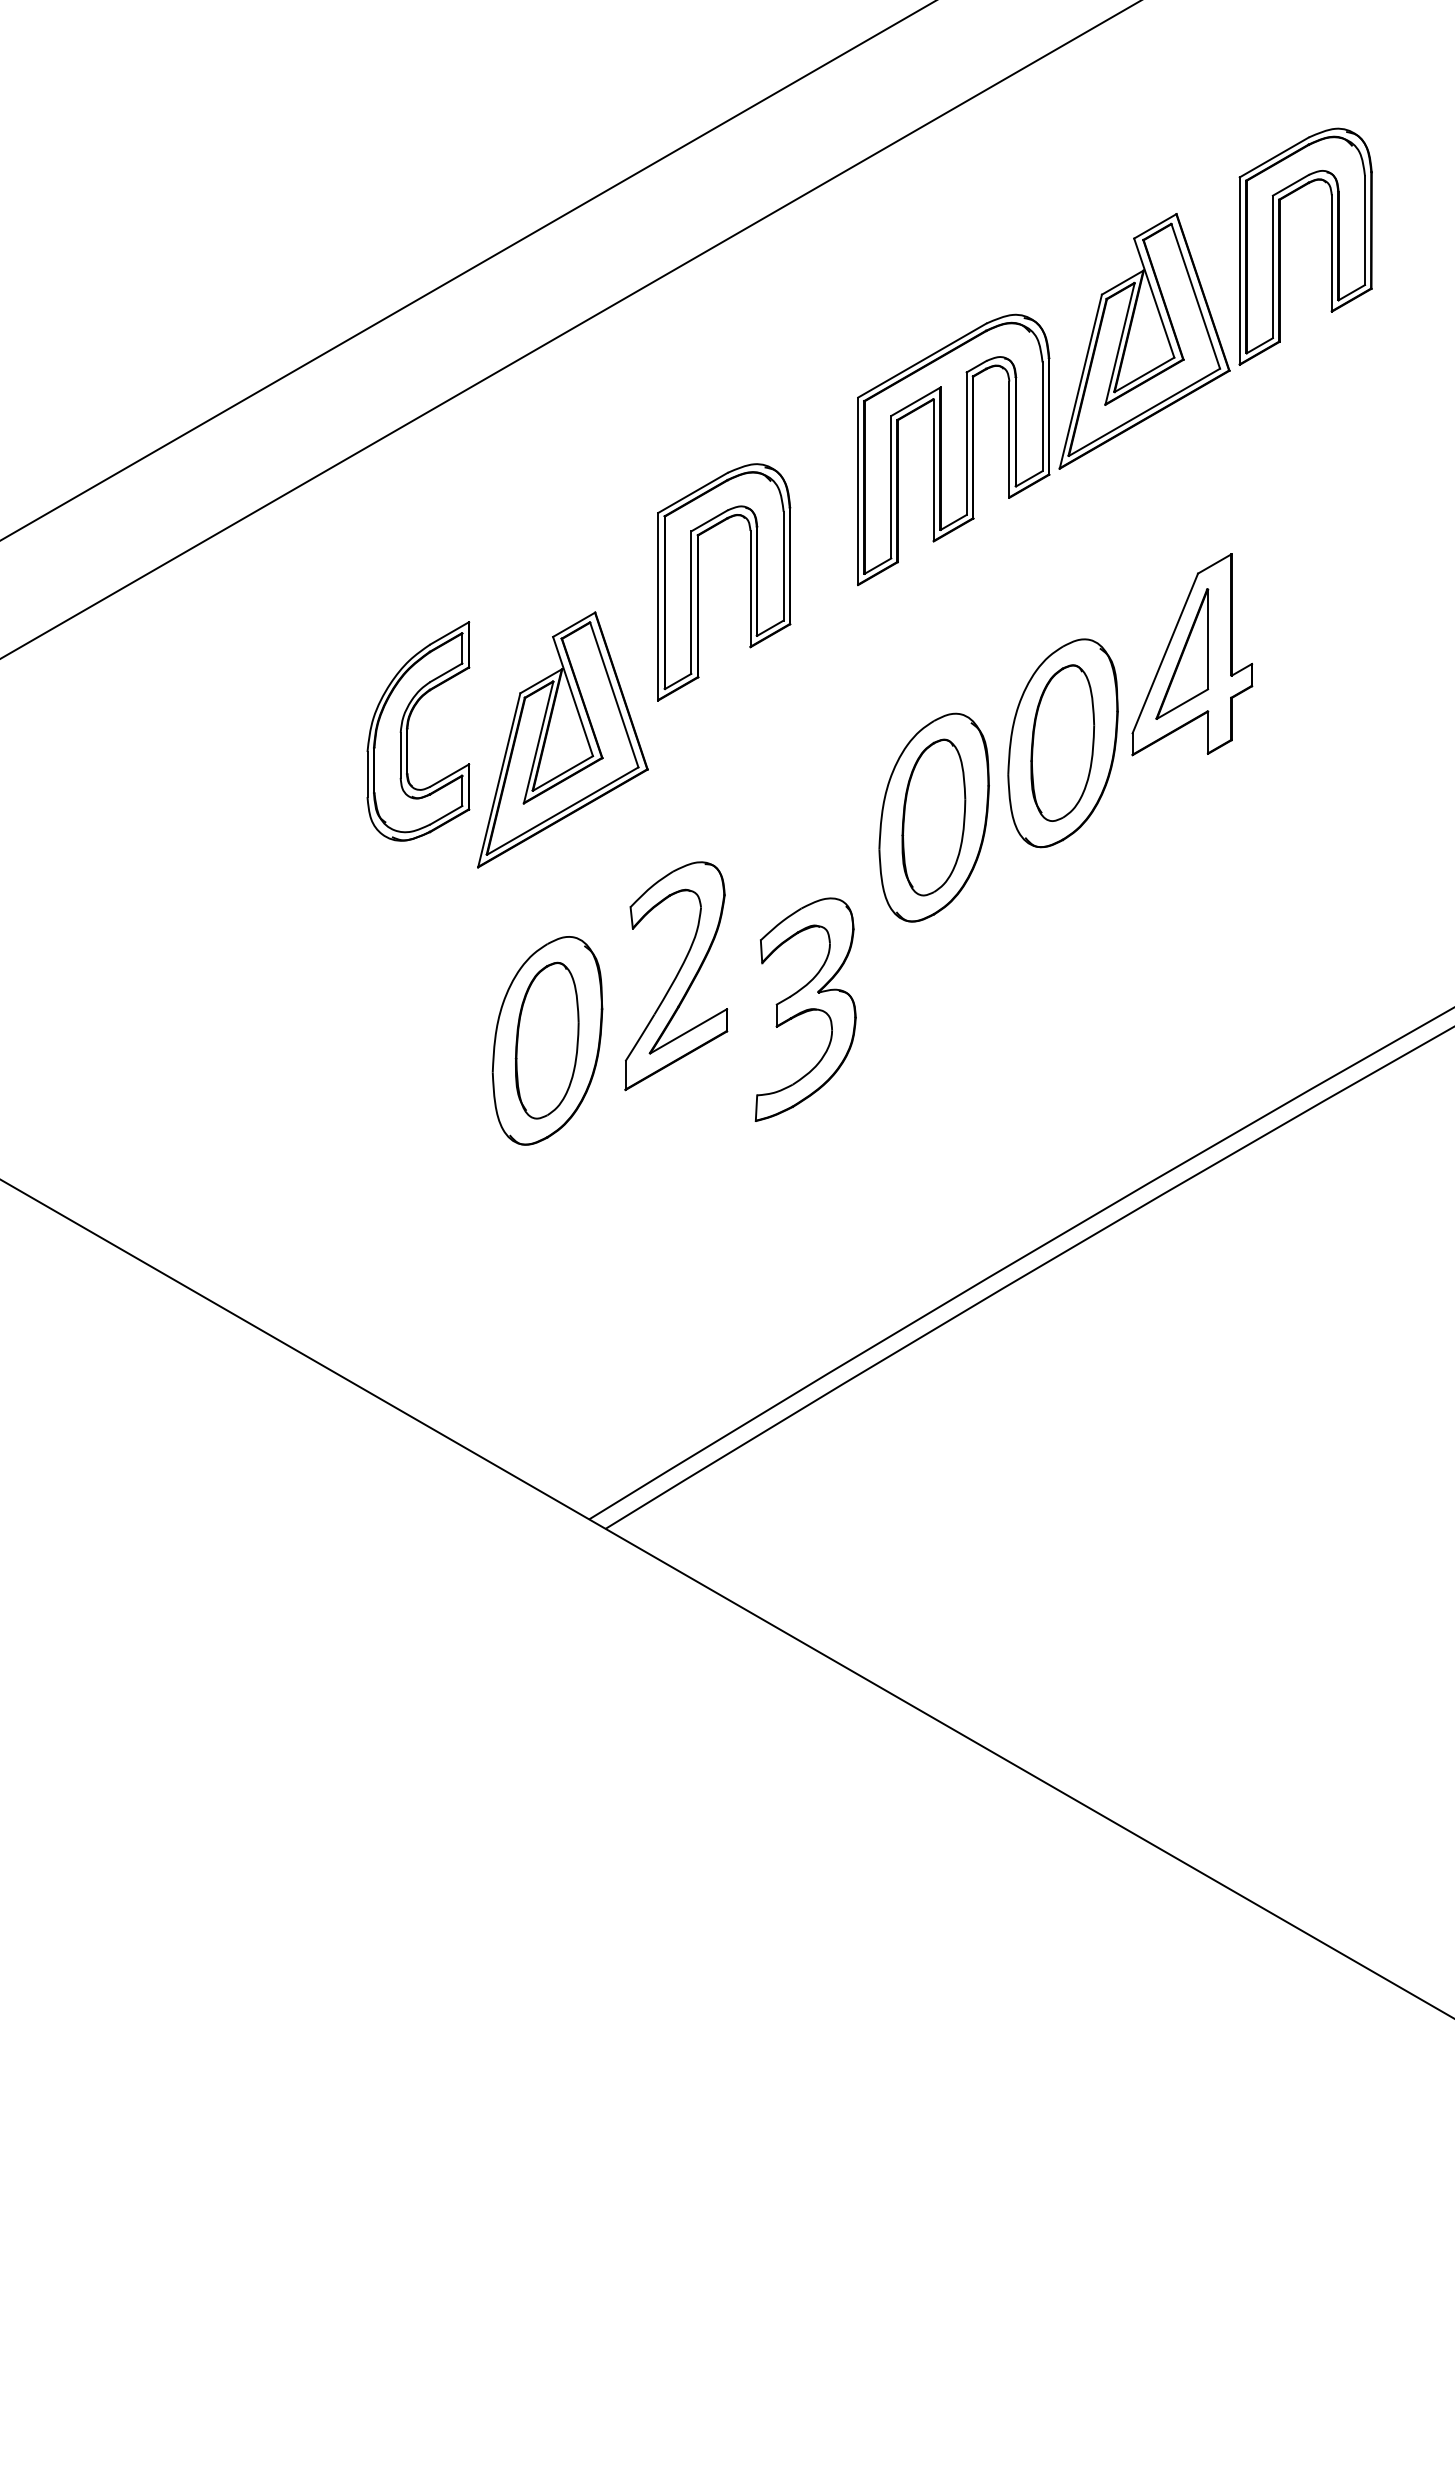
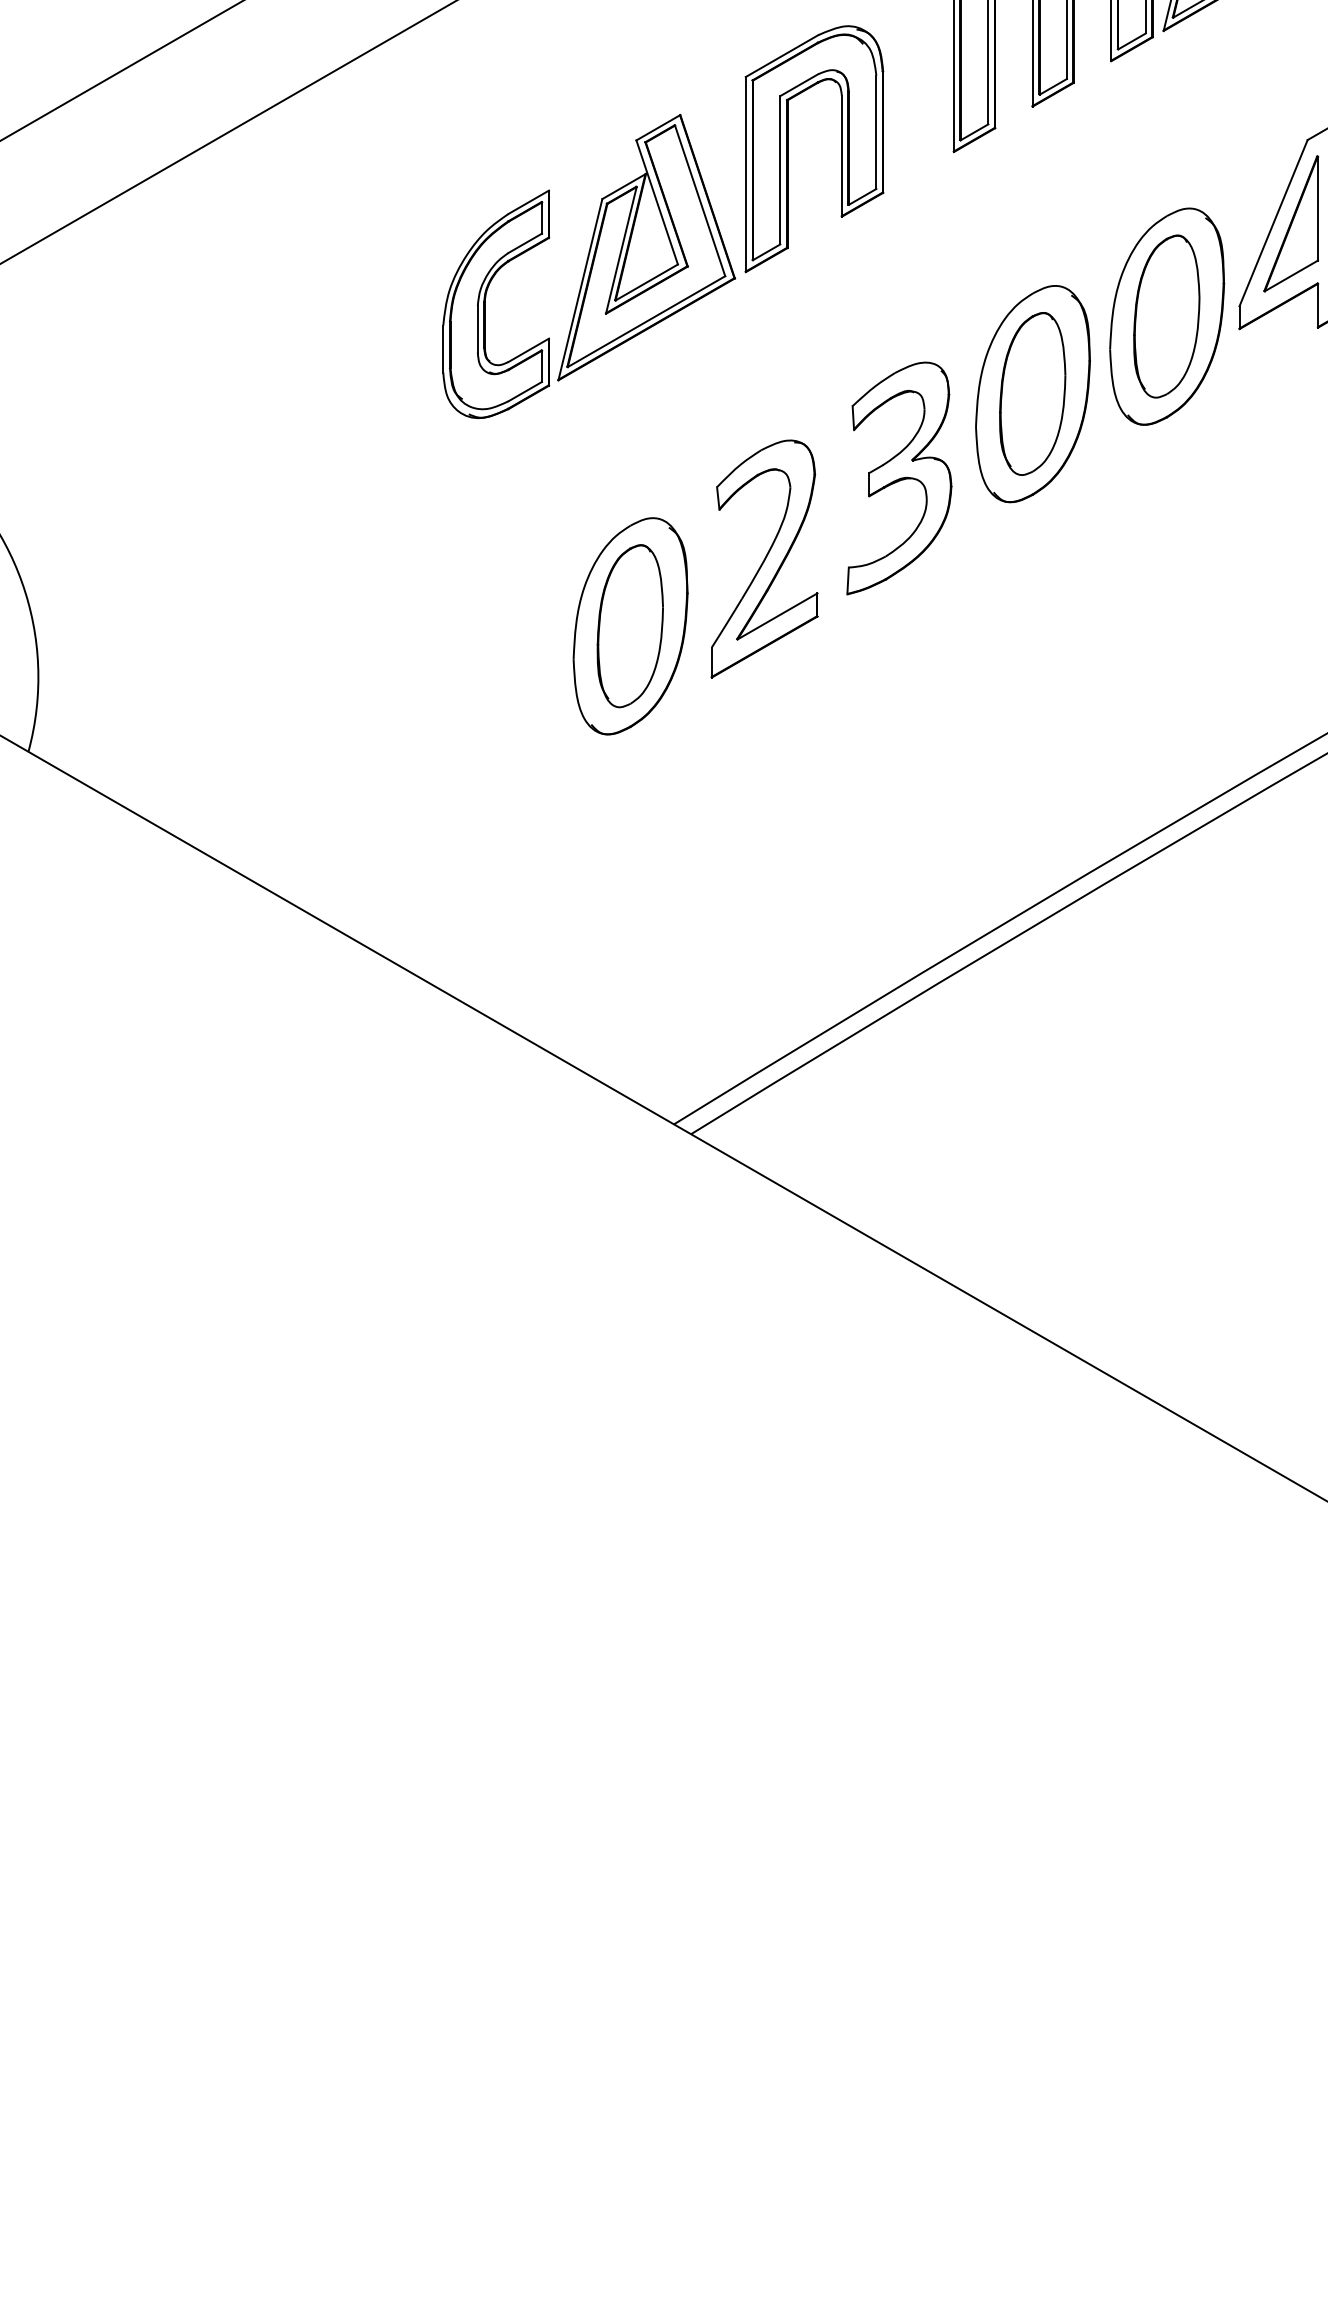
part: (562, 739) -> (646, 247), moved
part: (805, 1009) -> (899, 478), moved

